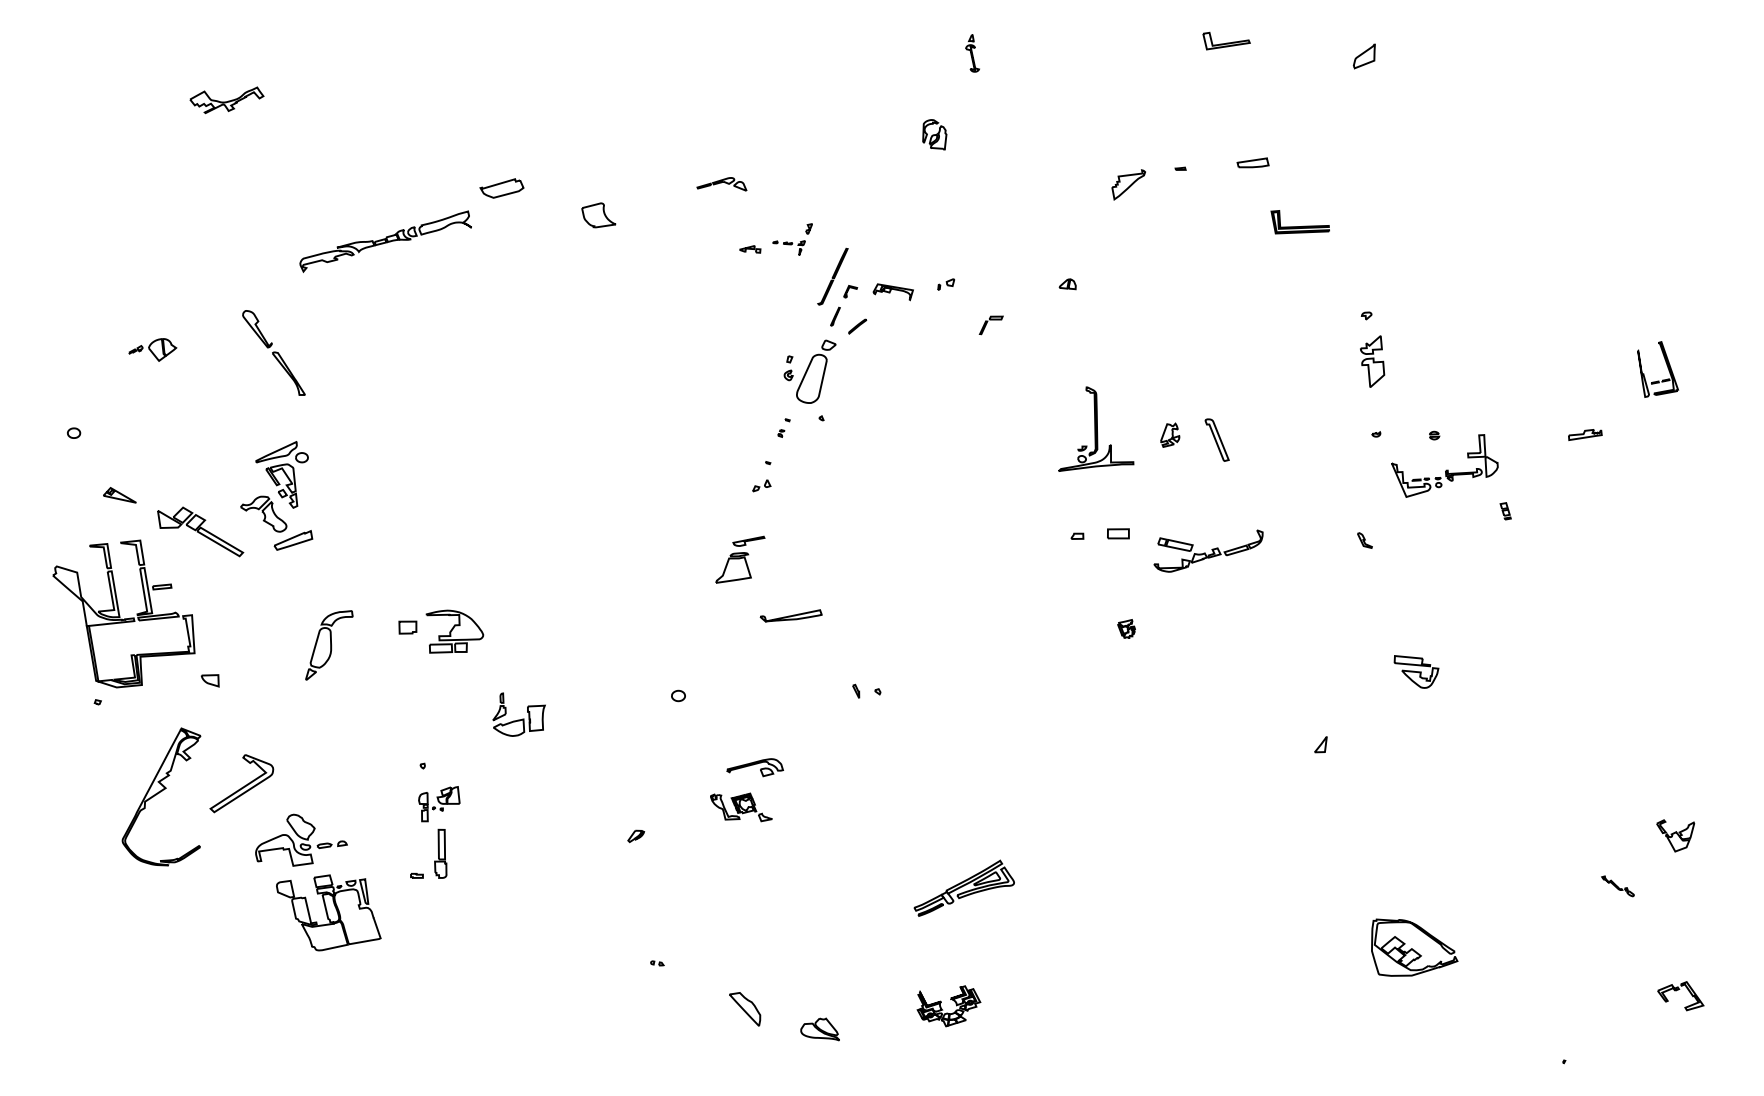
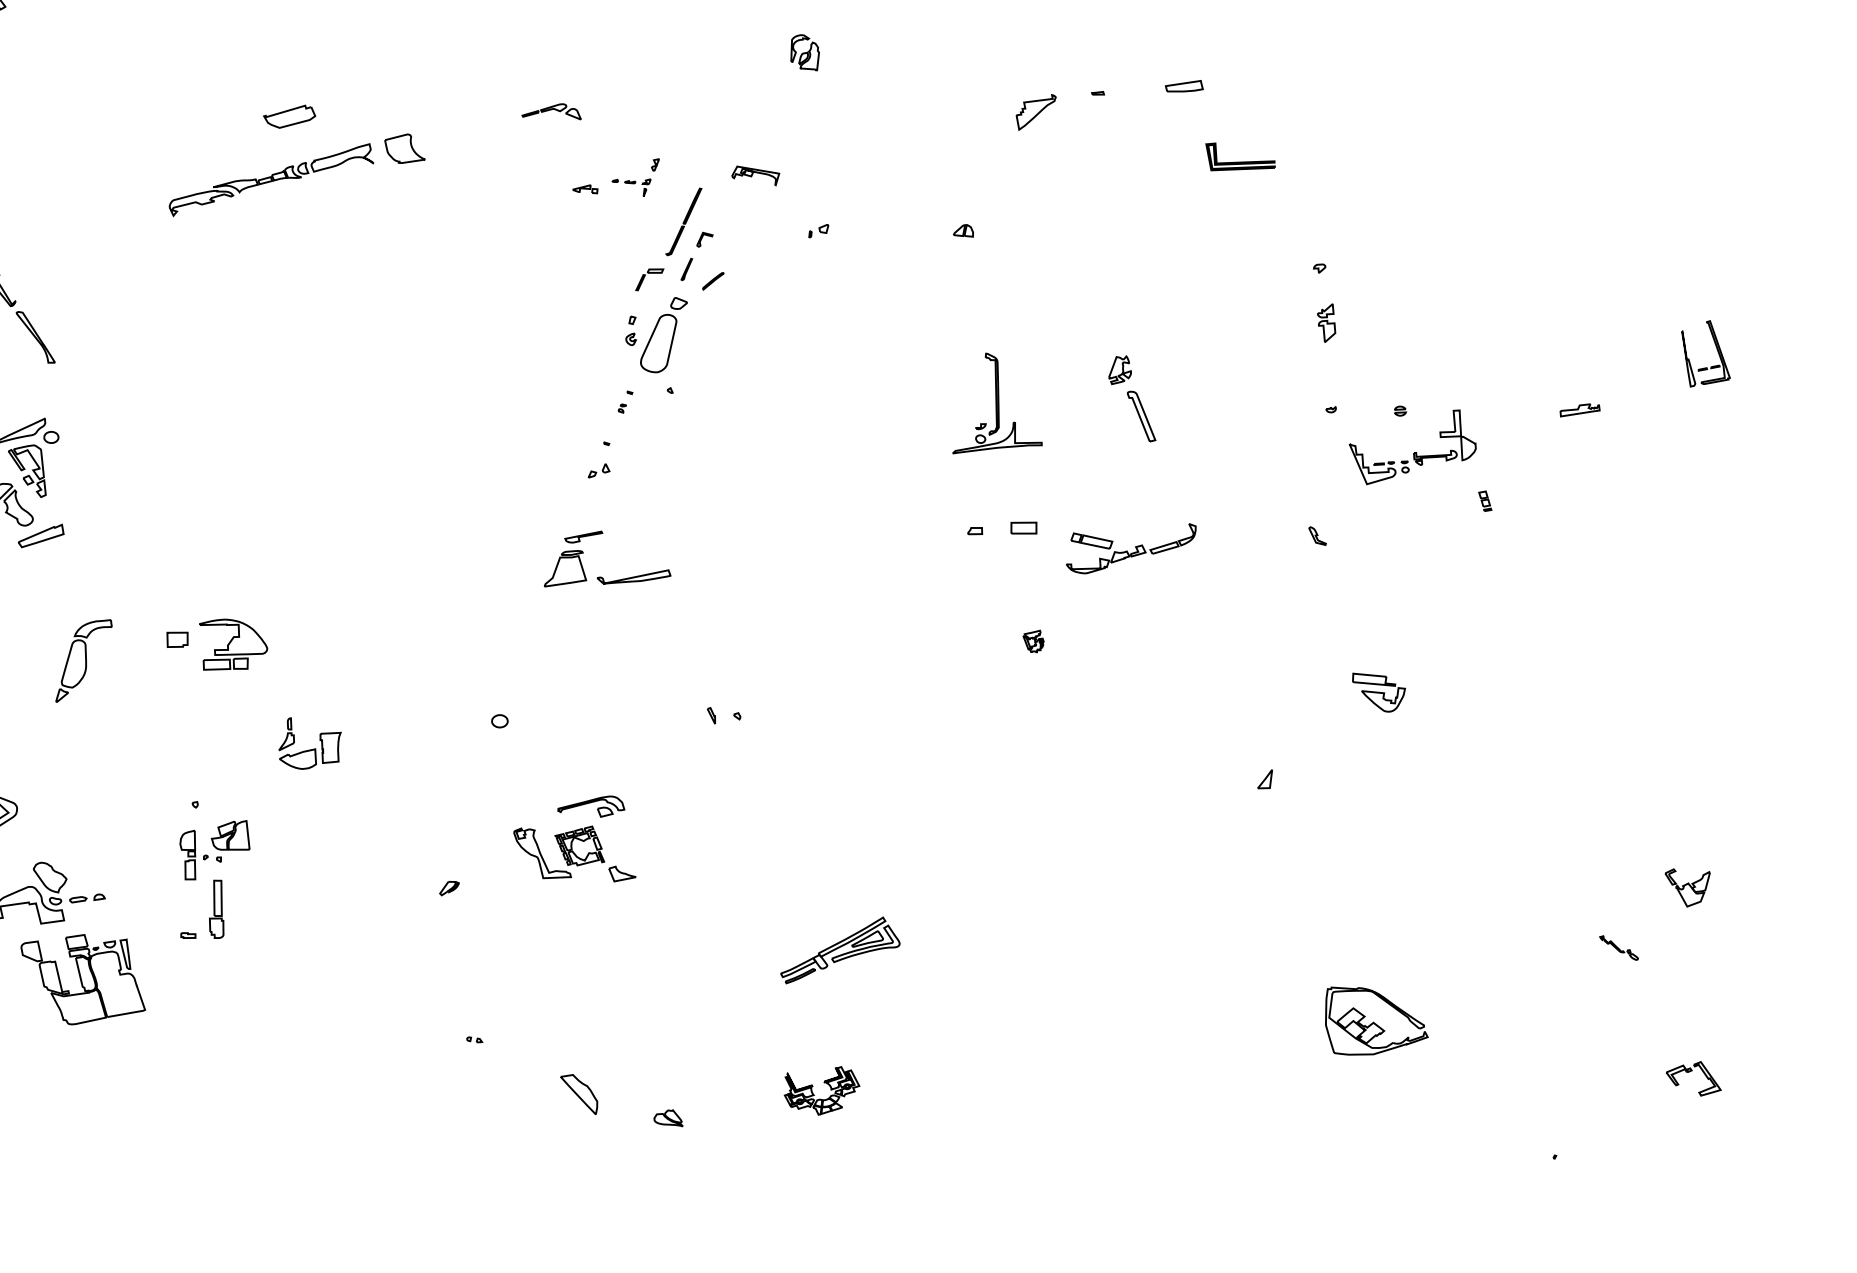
part: (385, 241) -> (271, 179), moved
part: (892, 292) -> (754, 176), moved
part: (990, 325) -> (648, 279), moved
part: (1372, 361) -> (1326, 322), size x0.62
part: (1666, 365) -> (1716, 349), moved
part: (1170, 434) -> (1120, 369), moved
part: (790, 615) -> (633, 576), moved
part: (439, 803) -> (215, 849), size x1.43
part: (741, 807) -> (574, 854), size x1.67
part: (819, 1028) -> (667, 1117), size x0.62

